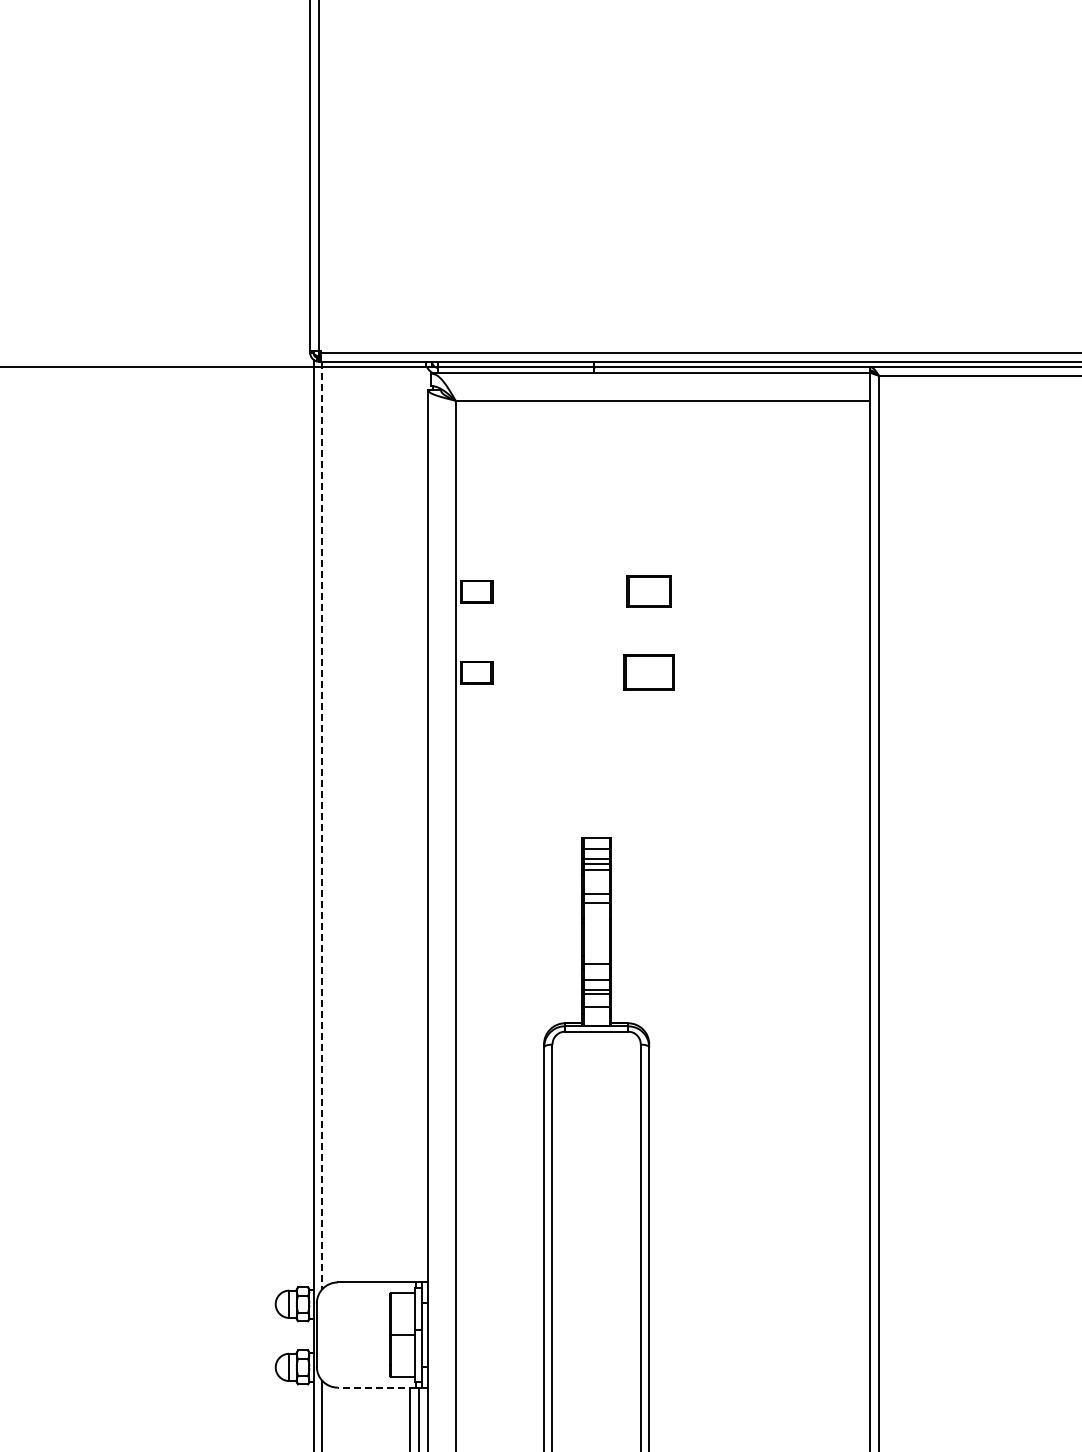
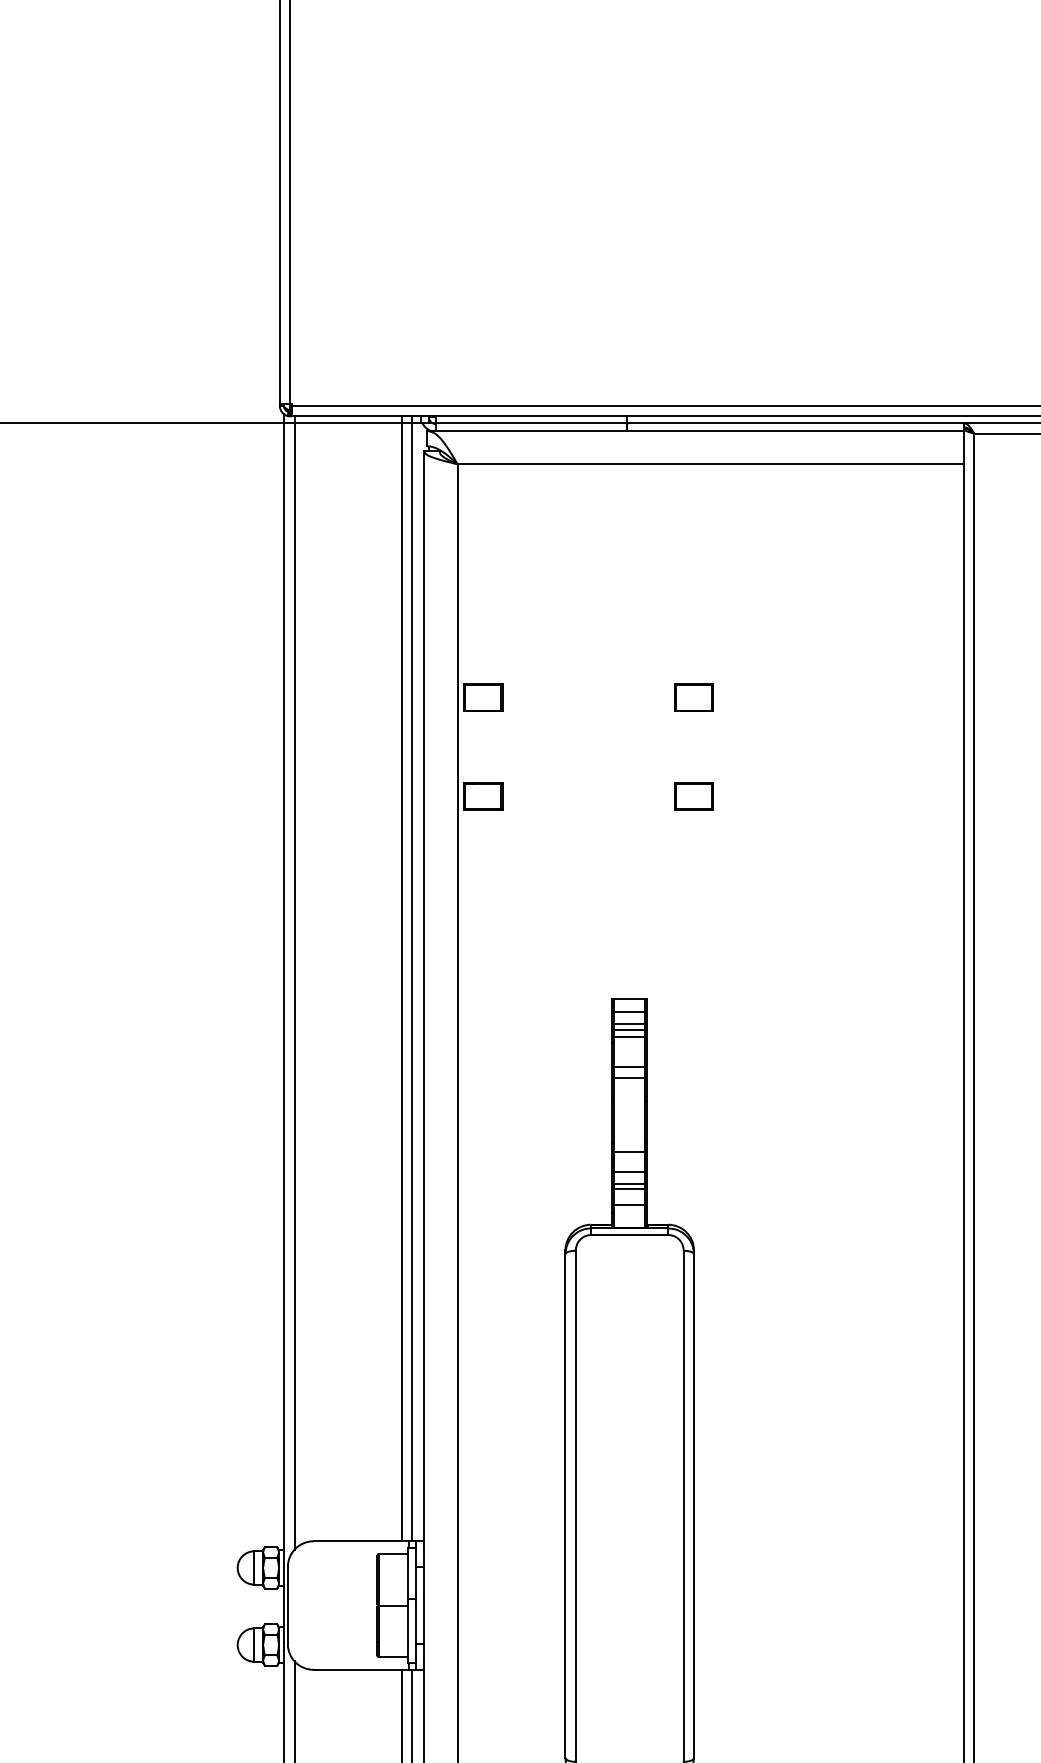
part: (649, 591) -> (694, 697), size x0.71
part: (649, 672) -> (694, 796), size x0.62
line: (410, 821) -> (402, 978), added
line: (418, 821) -> (412, 978), added
line: (322, 825) -> (294, 983), dashed -> solid
line: (376, 1387) -> (360, 1669), dashed -> solid

